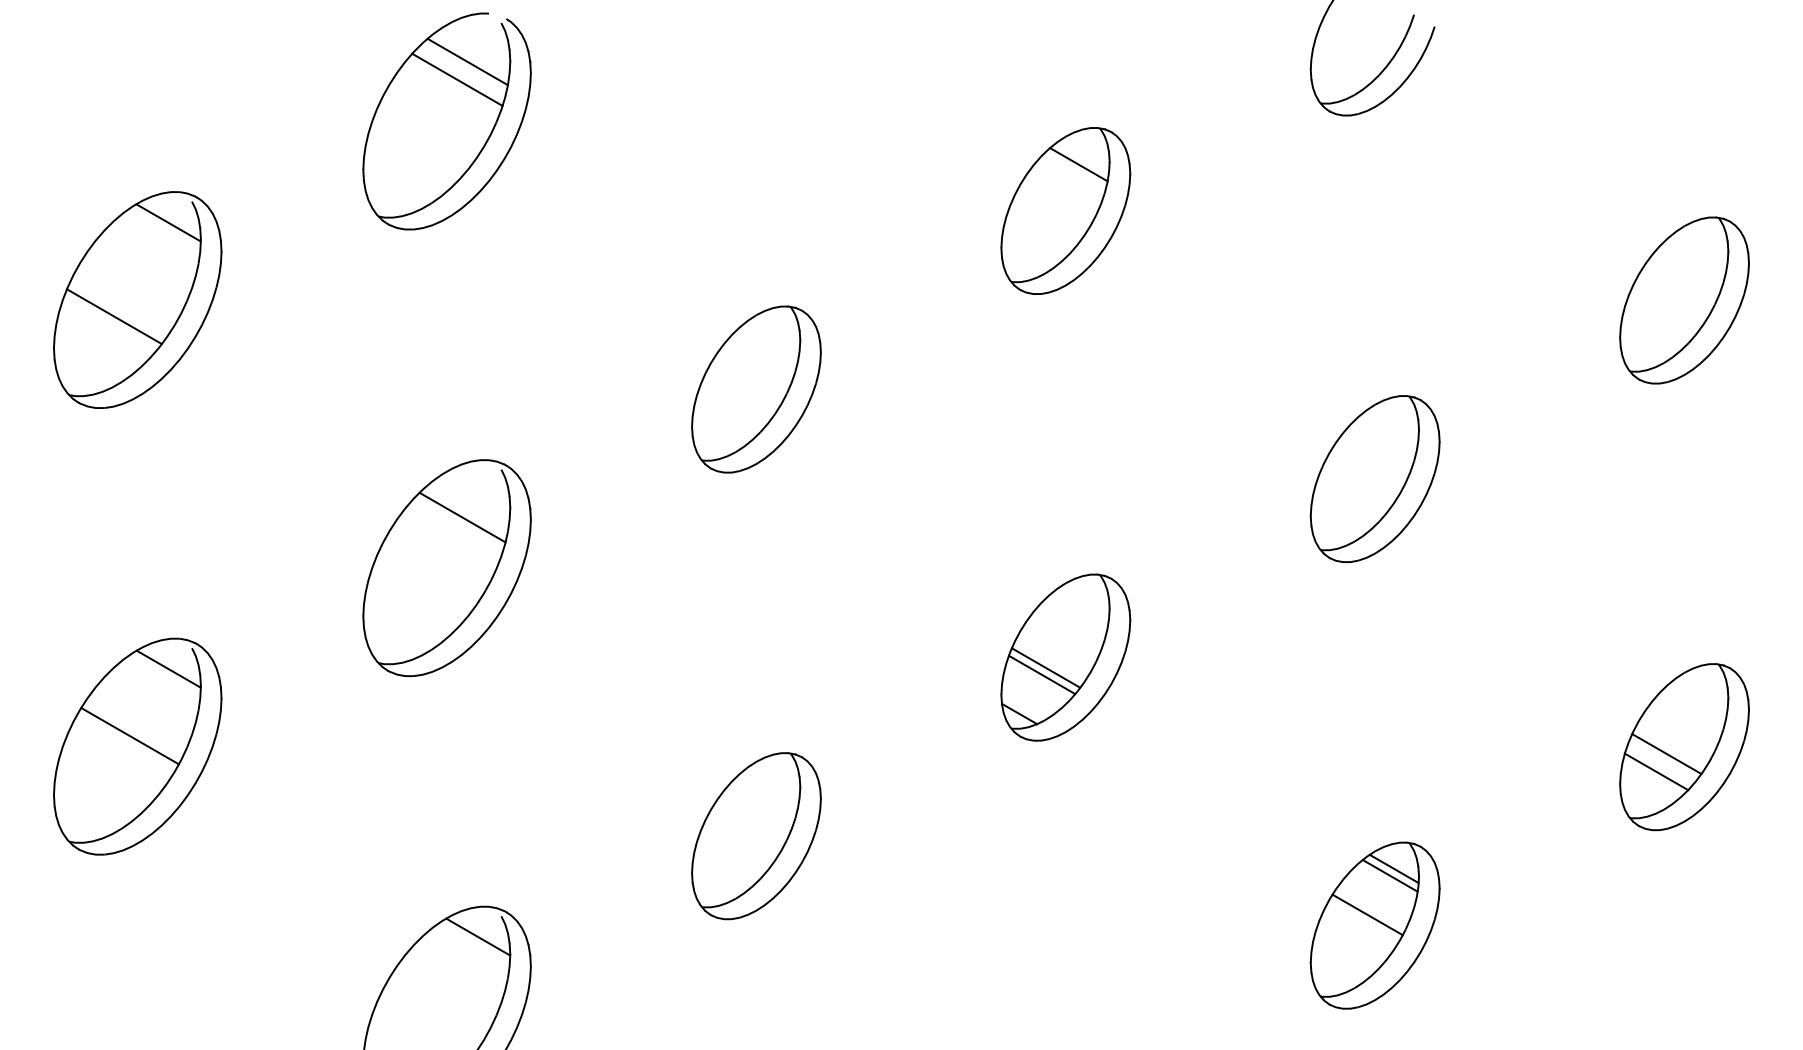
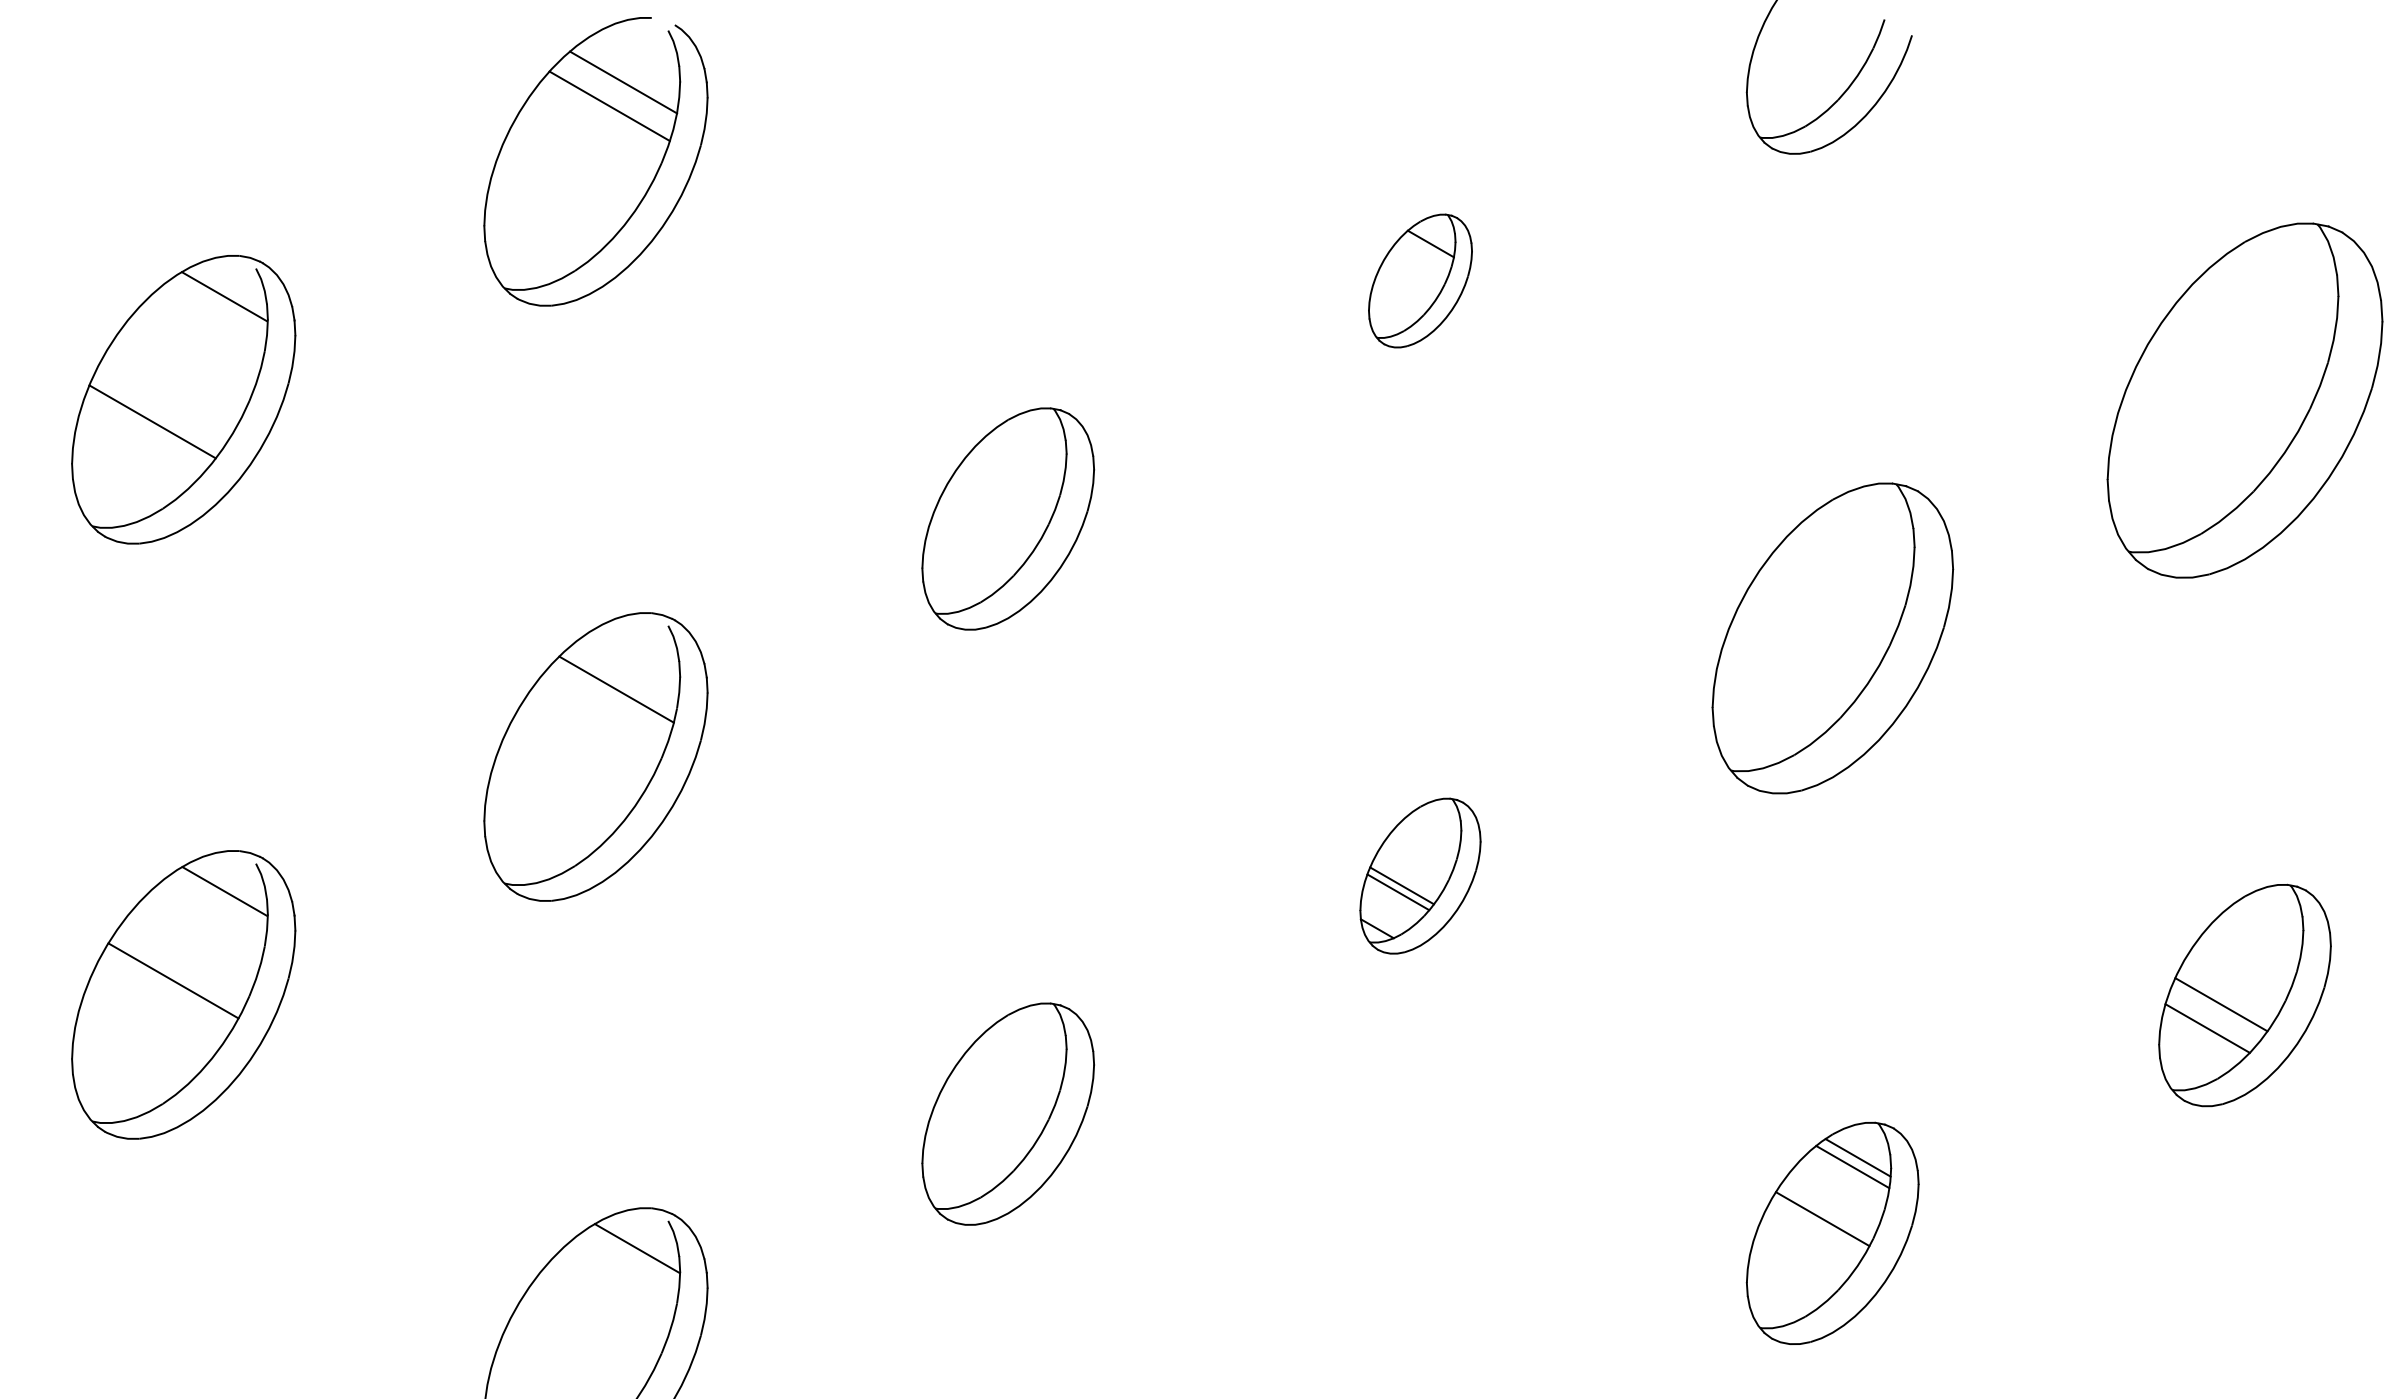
part: (1065, 210) -> (1420, 280), size x0.6
part: (1684, 299) -> (2244, 399), size x1.6
part: (1375, 478) -> (1832, 637), size x1.4
part: (1065, 657) -> (1420, 875), size x0.7

